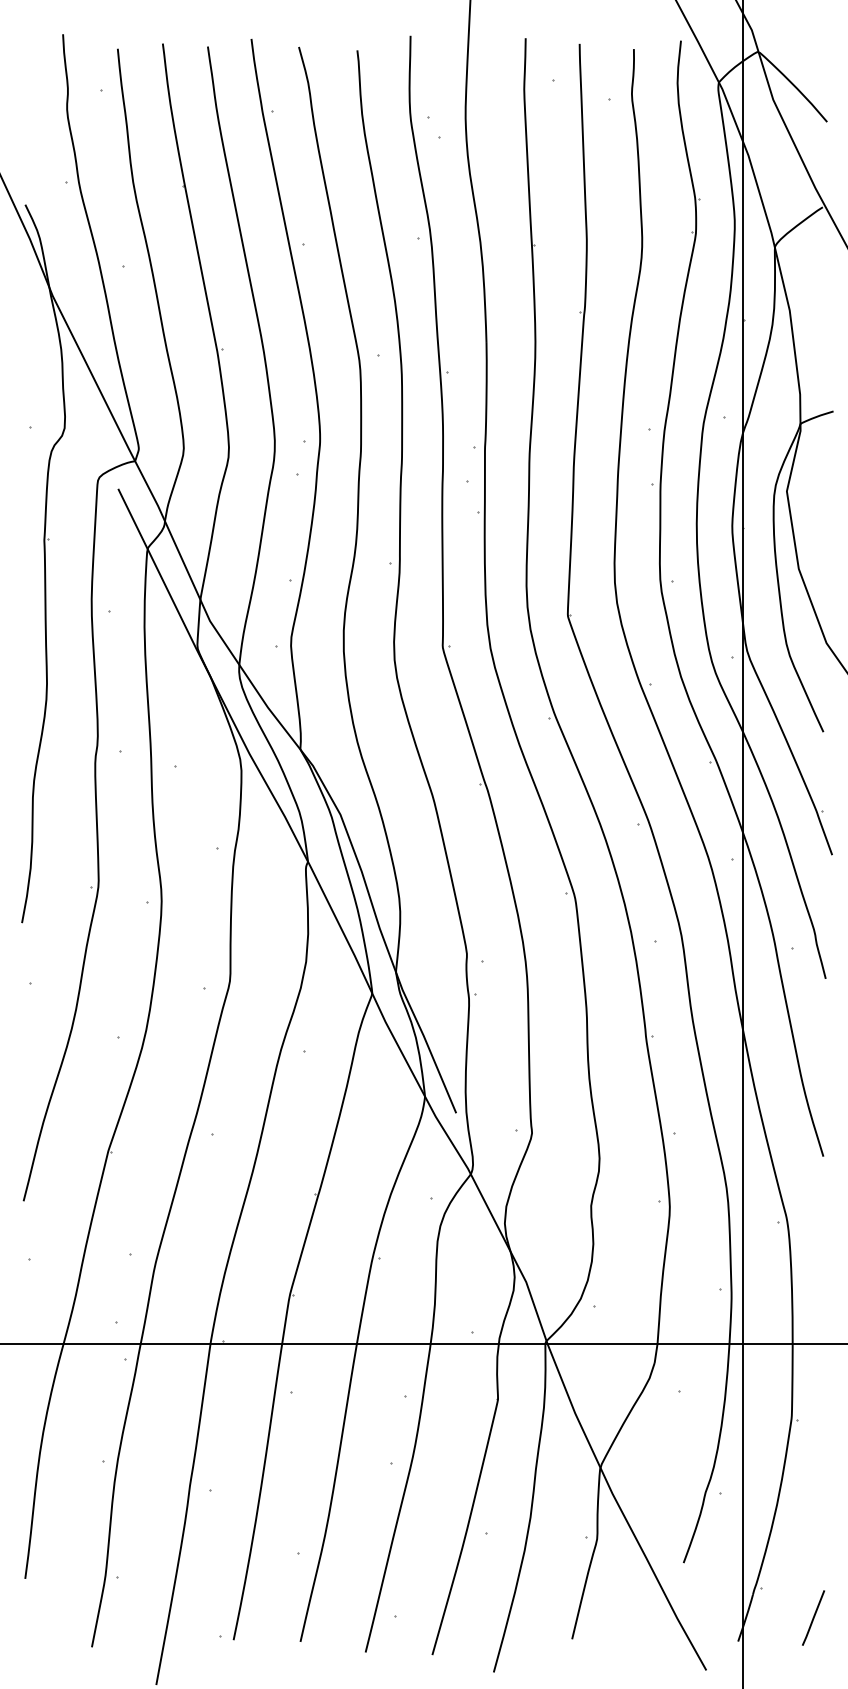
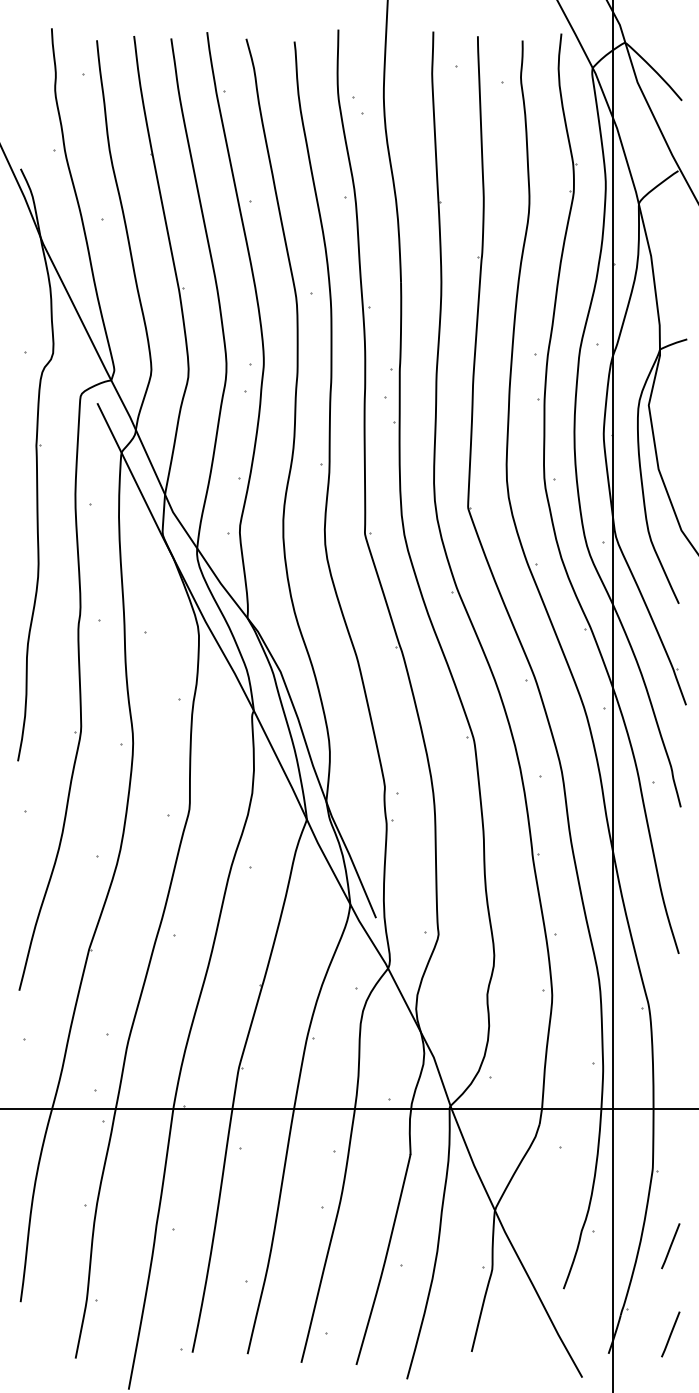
line: (813, 1510) -> (670, 1245), added

